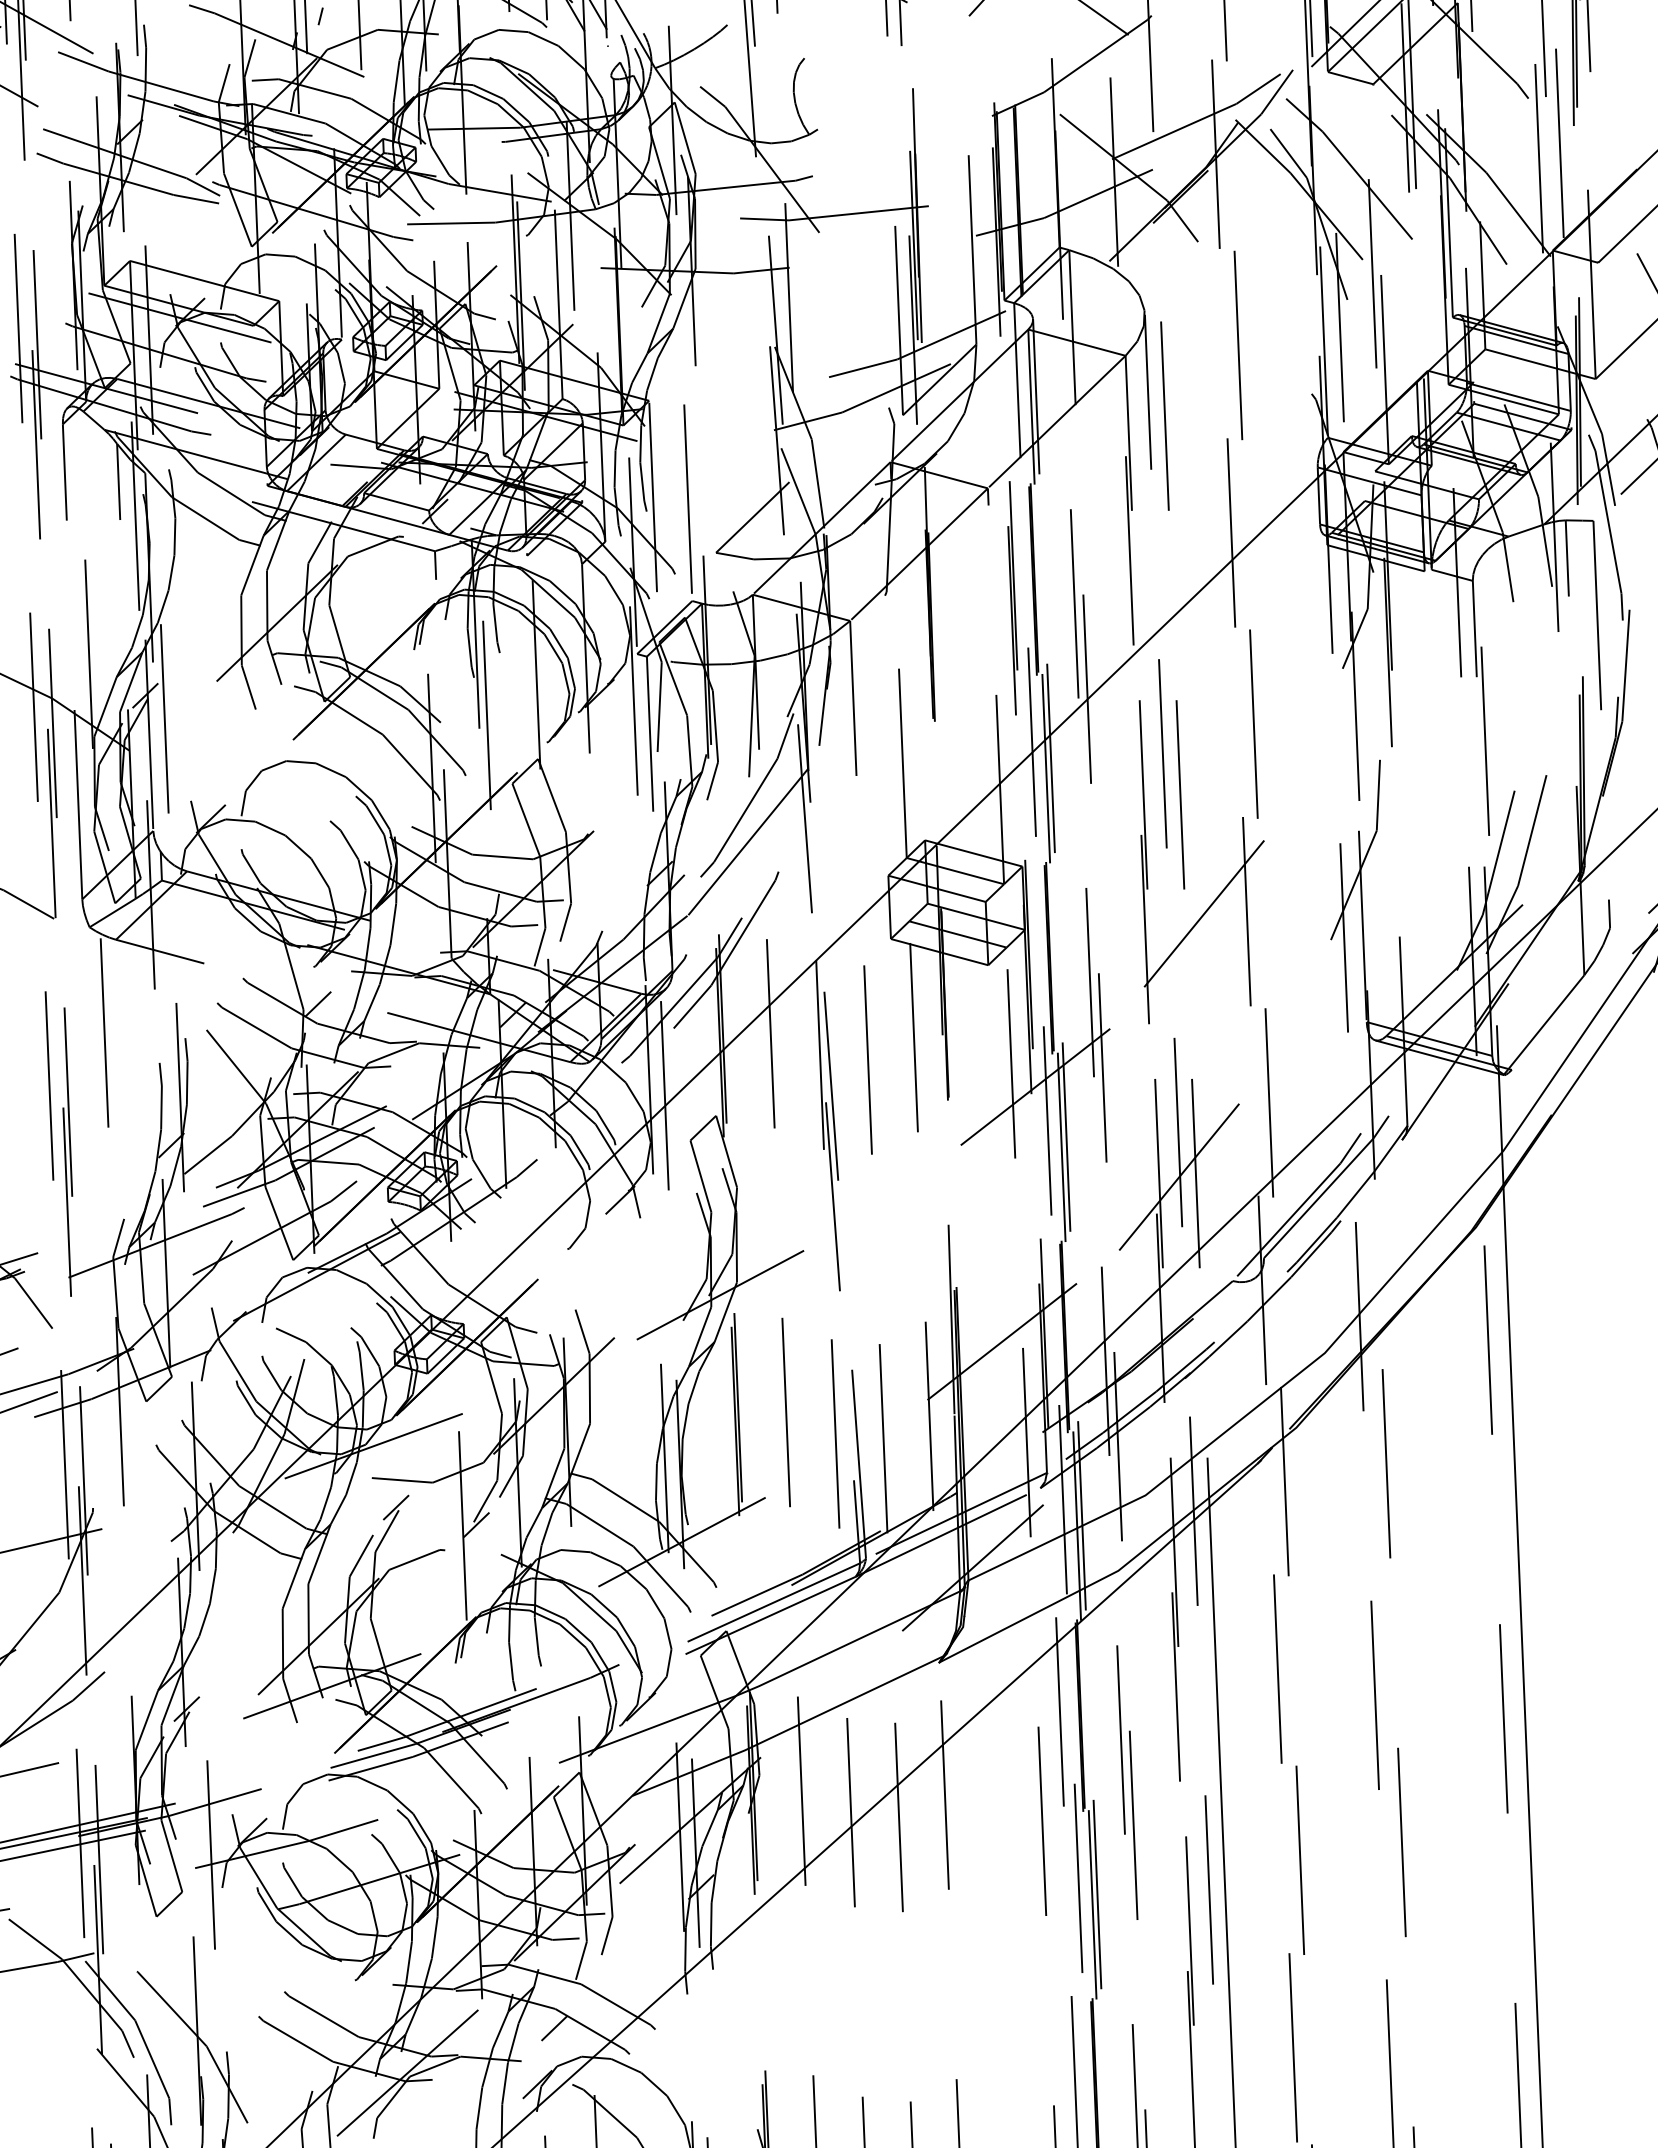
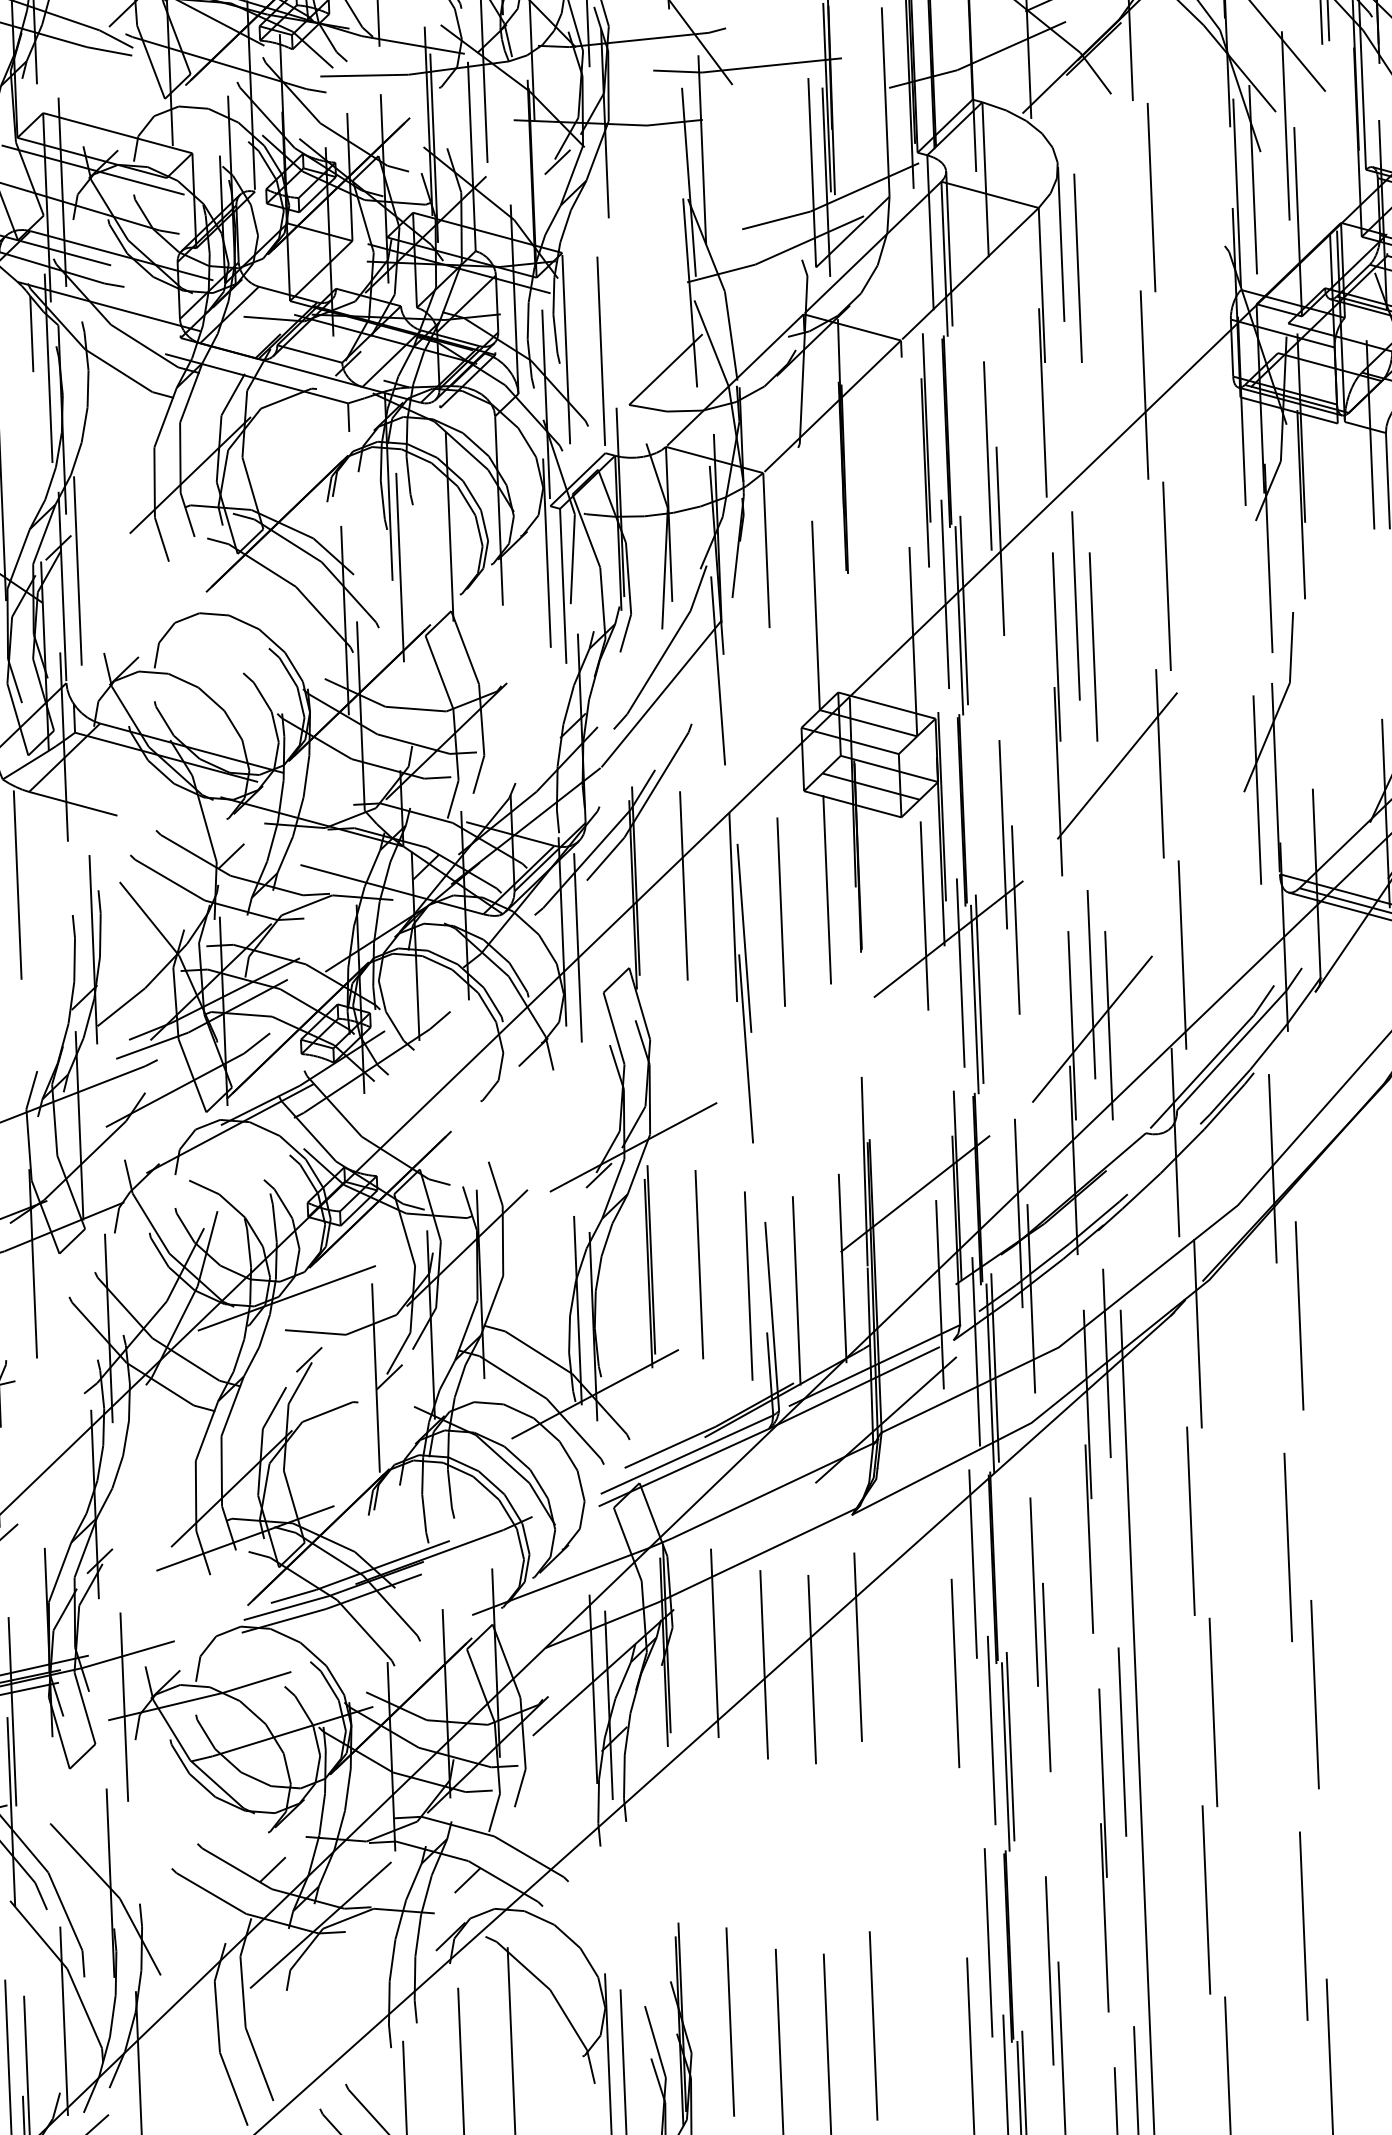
line: (644, 309) -> (557, 161), added
line: (685, 1323) -> (598, 1175), added
line: (359, 2017) -> (272, 1869), added

